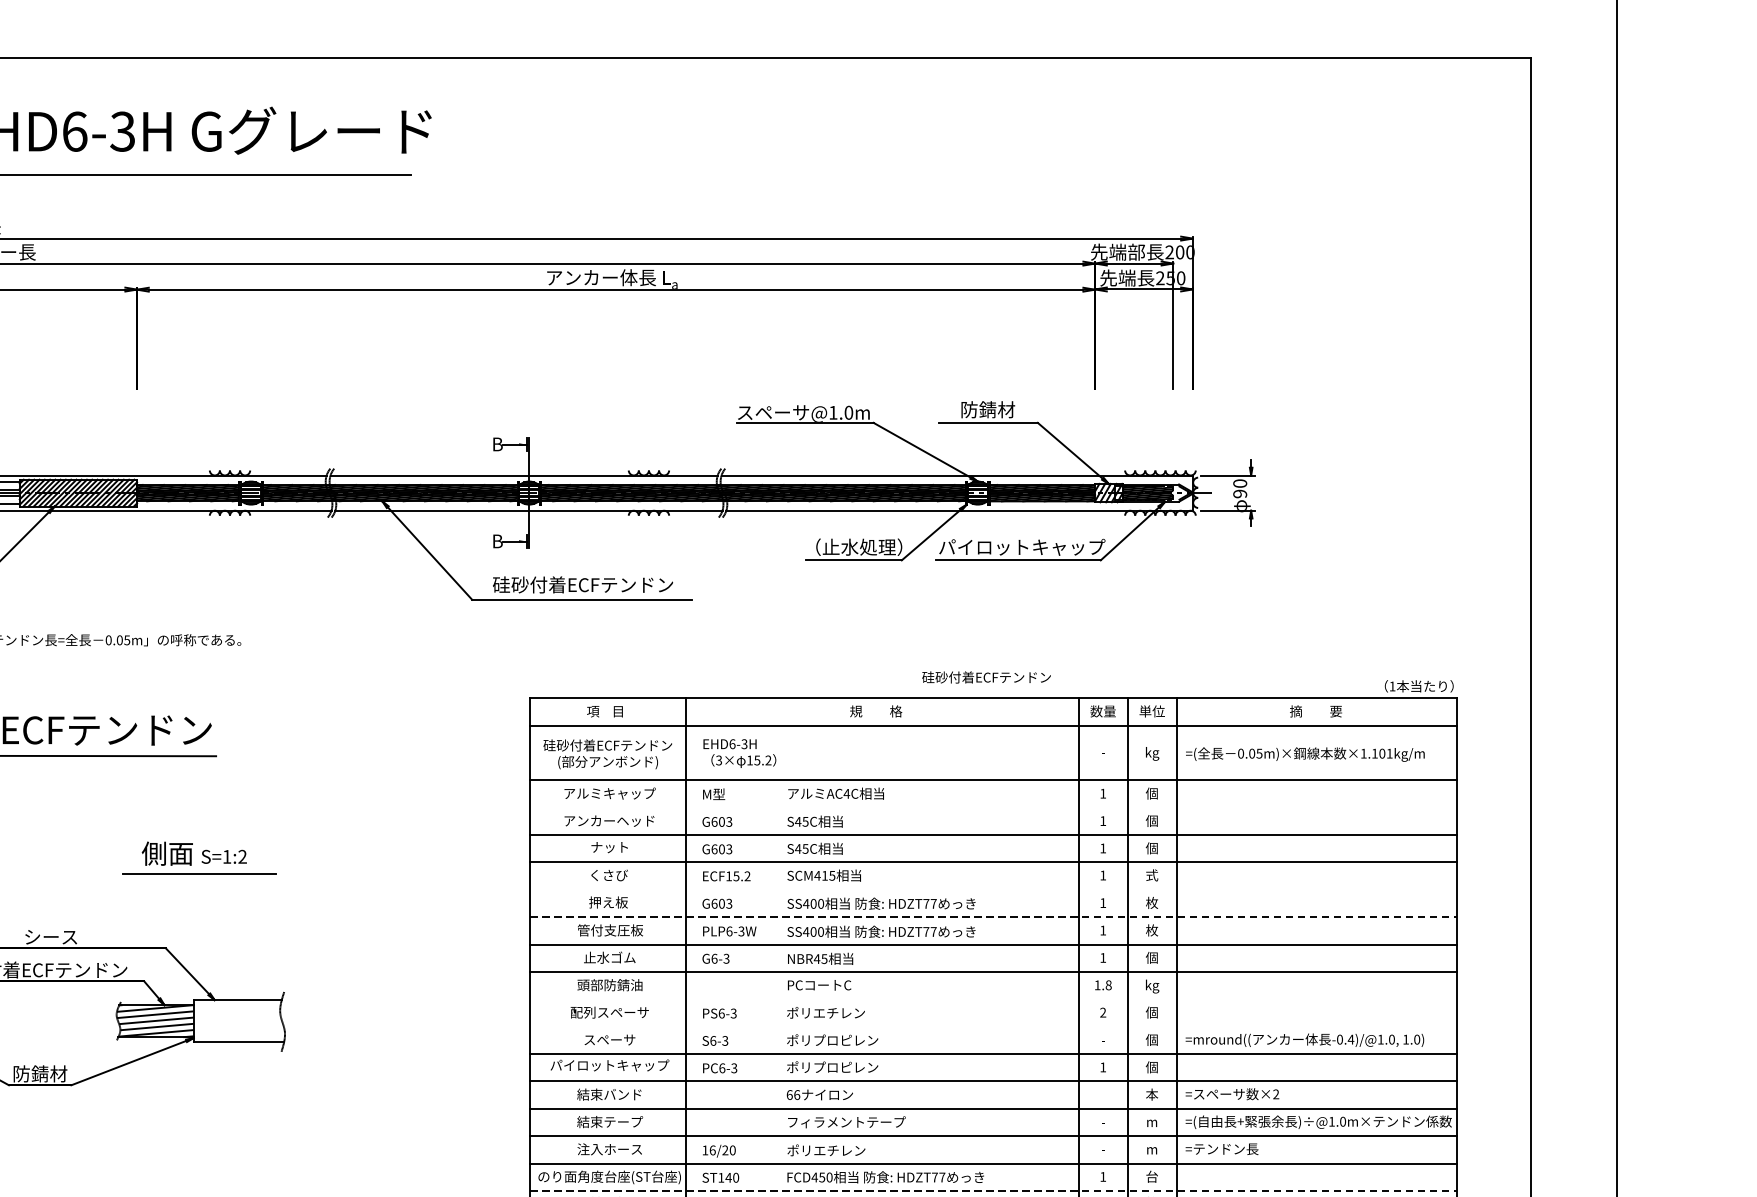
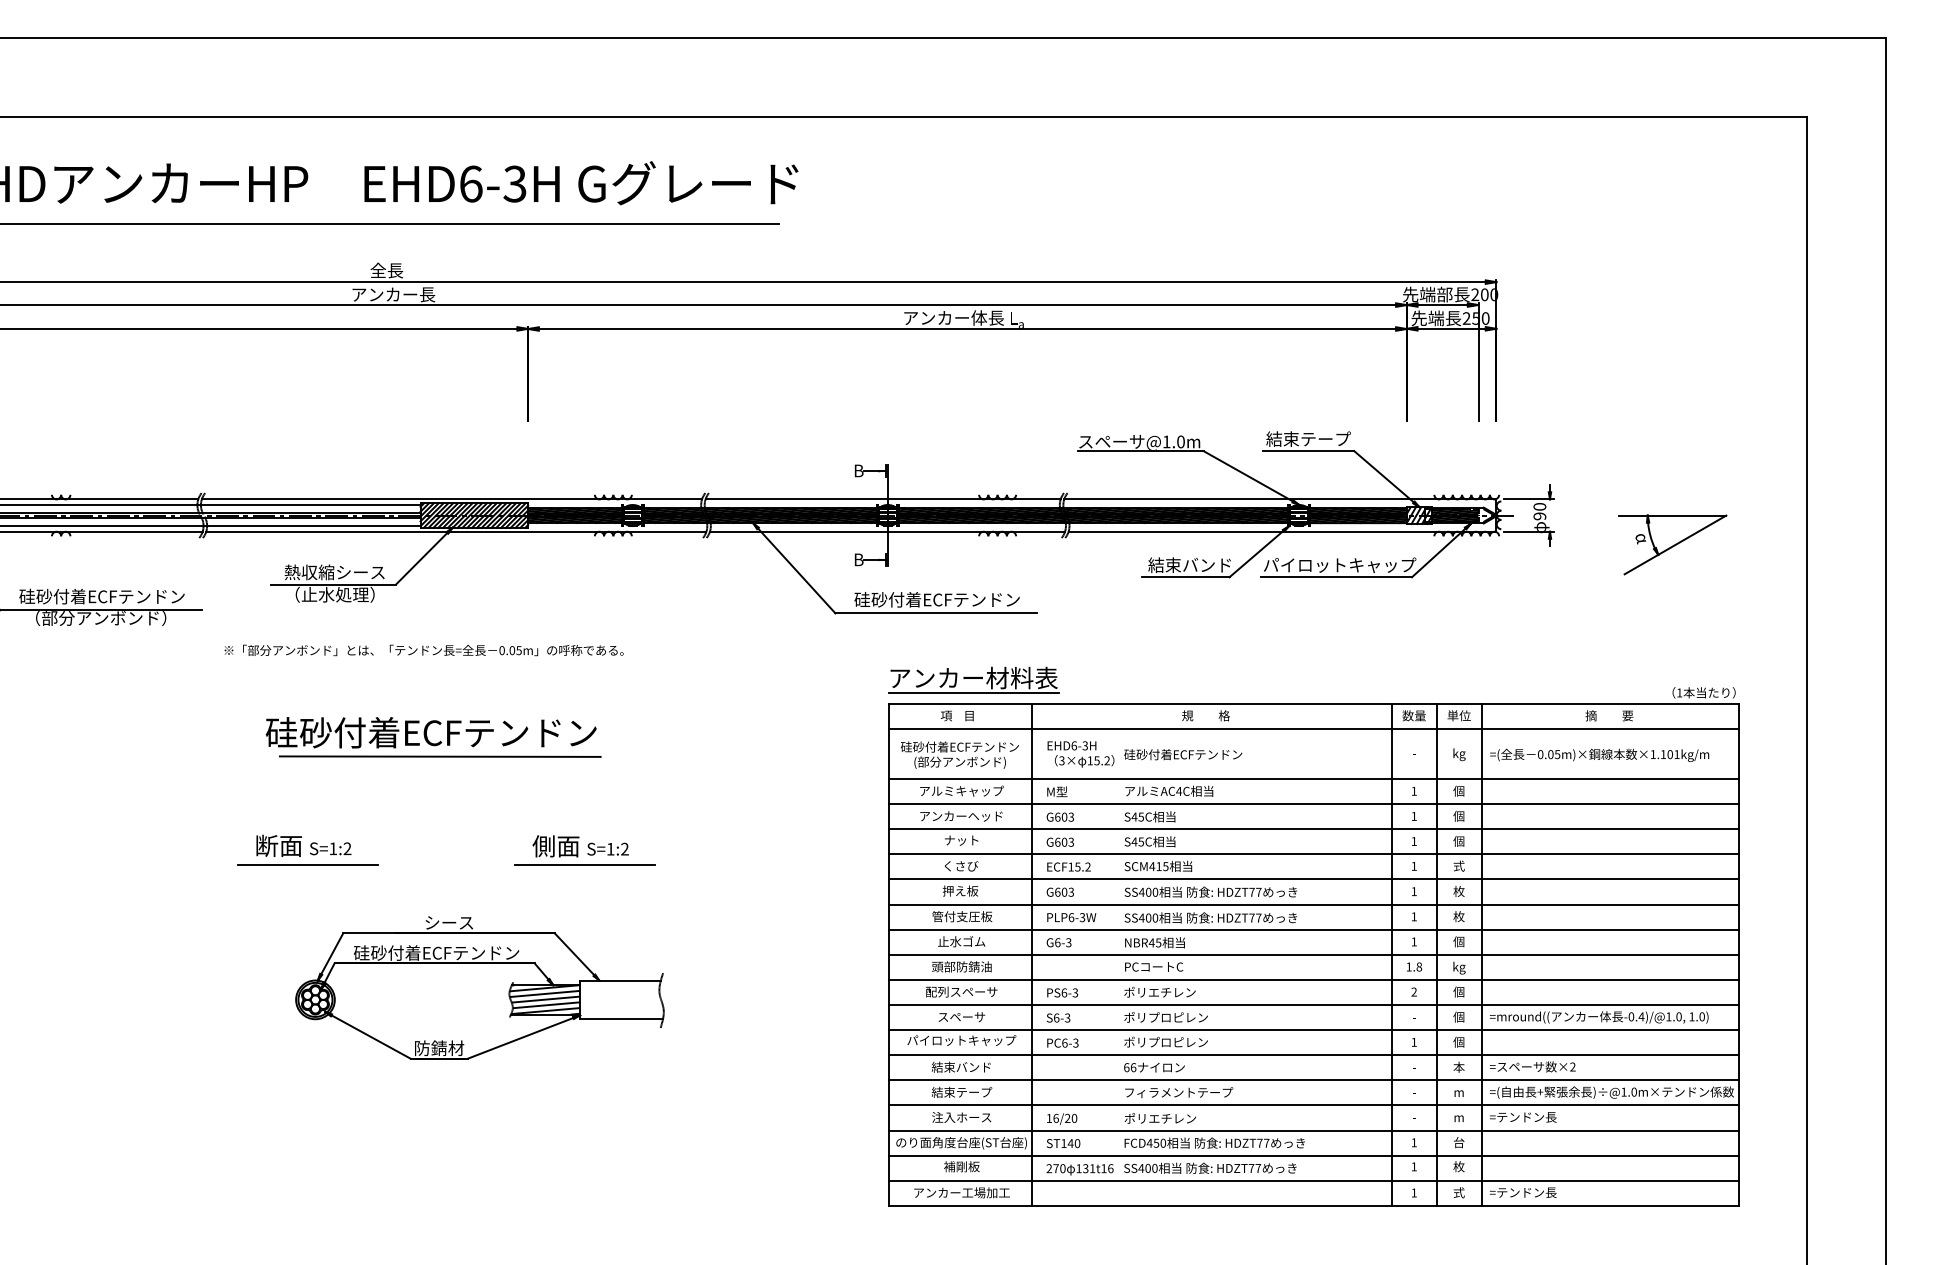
text: (987, 409) -> (1308, 438), 防錆材 -> 結束テープ
part: (1384, 524) -> (1672, 544), added
text: (858, 547) -> (1189, 565), （止水処理） -> 結束バンド
part: (622, 671) -> (973, 679), added
text: (986, 677) -> (1183, 754), moved
line: (993, 808) -> (1313, 804), added
line: (993, 889) -> (1313, 879), added
line: (994, 917) -> (1314, 904), dashed -> solid
line: (993, 998) -> (1313, 979), added
line: (993, 1026) -> (1313, 1004), added
line: (994, 1190) -> (1314, 1155), dashed -> solid

